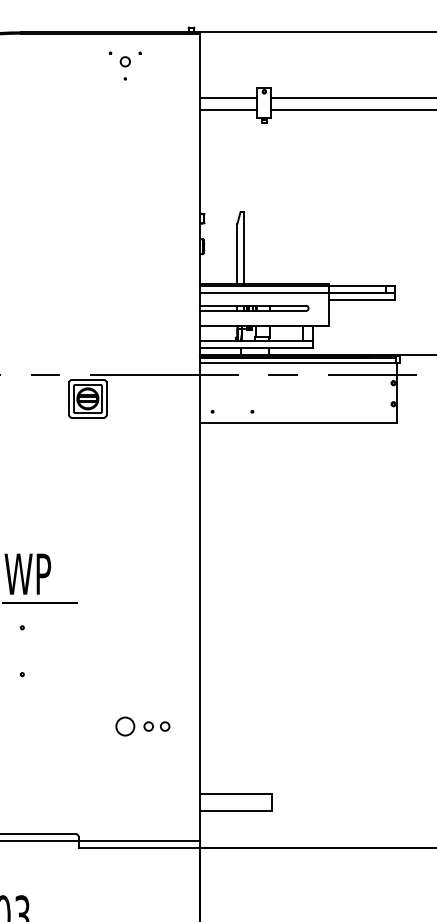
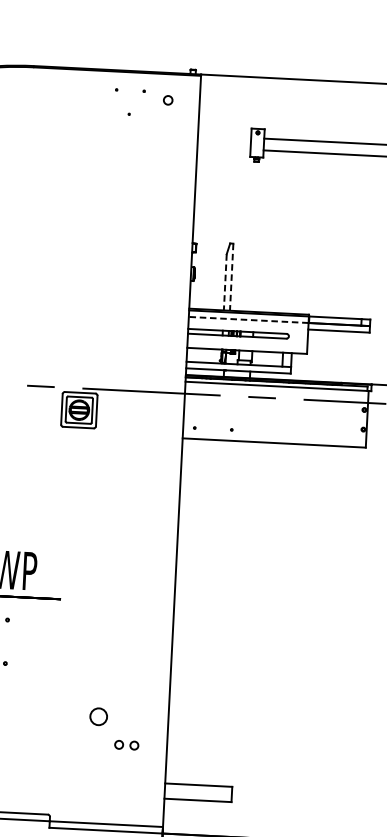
circle: (124, 61) -> (167, 100), moved
line: (228, 97) -> (224, 136), removed
line: (228, 110) -> (223, 148), removed
line: (244, 248) -> (232, 277), solid -> dashed
line: (237, 254) -> (225, 282), solid -> dashed
line: (264, 292) -> (248, 319), solid -> dashed
part: (156, 726) -> (126, 745), moved

